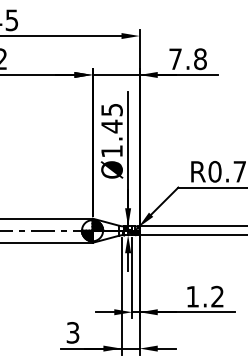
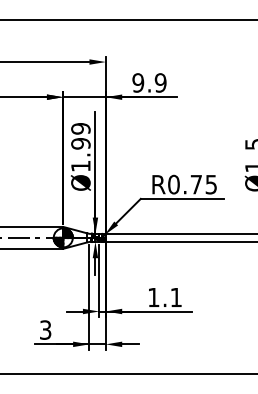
text: (187, 58) -> (149, 82), 7.8 -> 9.9
text: (111, 118) -> (80, 136), Ø1.45 -> Ø1.99
text: (216, 295) -> (175, 296), 1.2 -> 1.1

